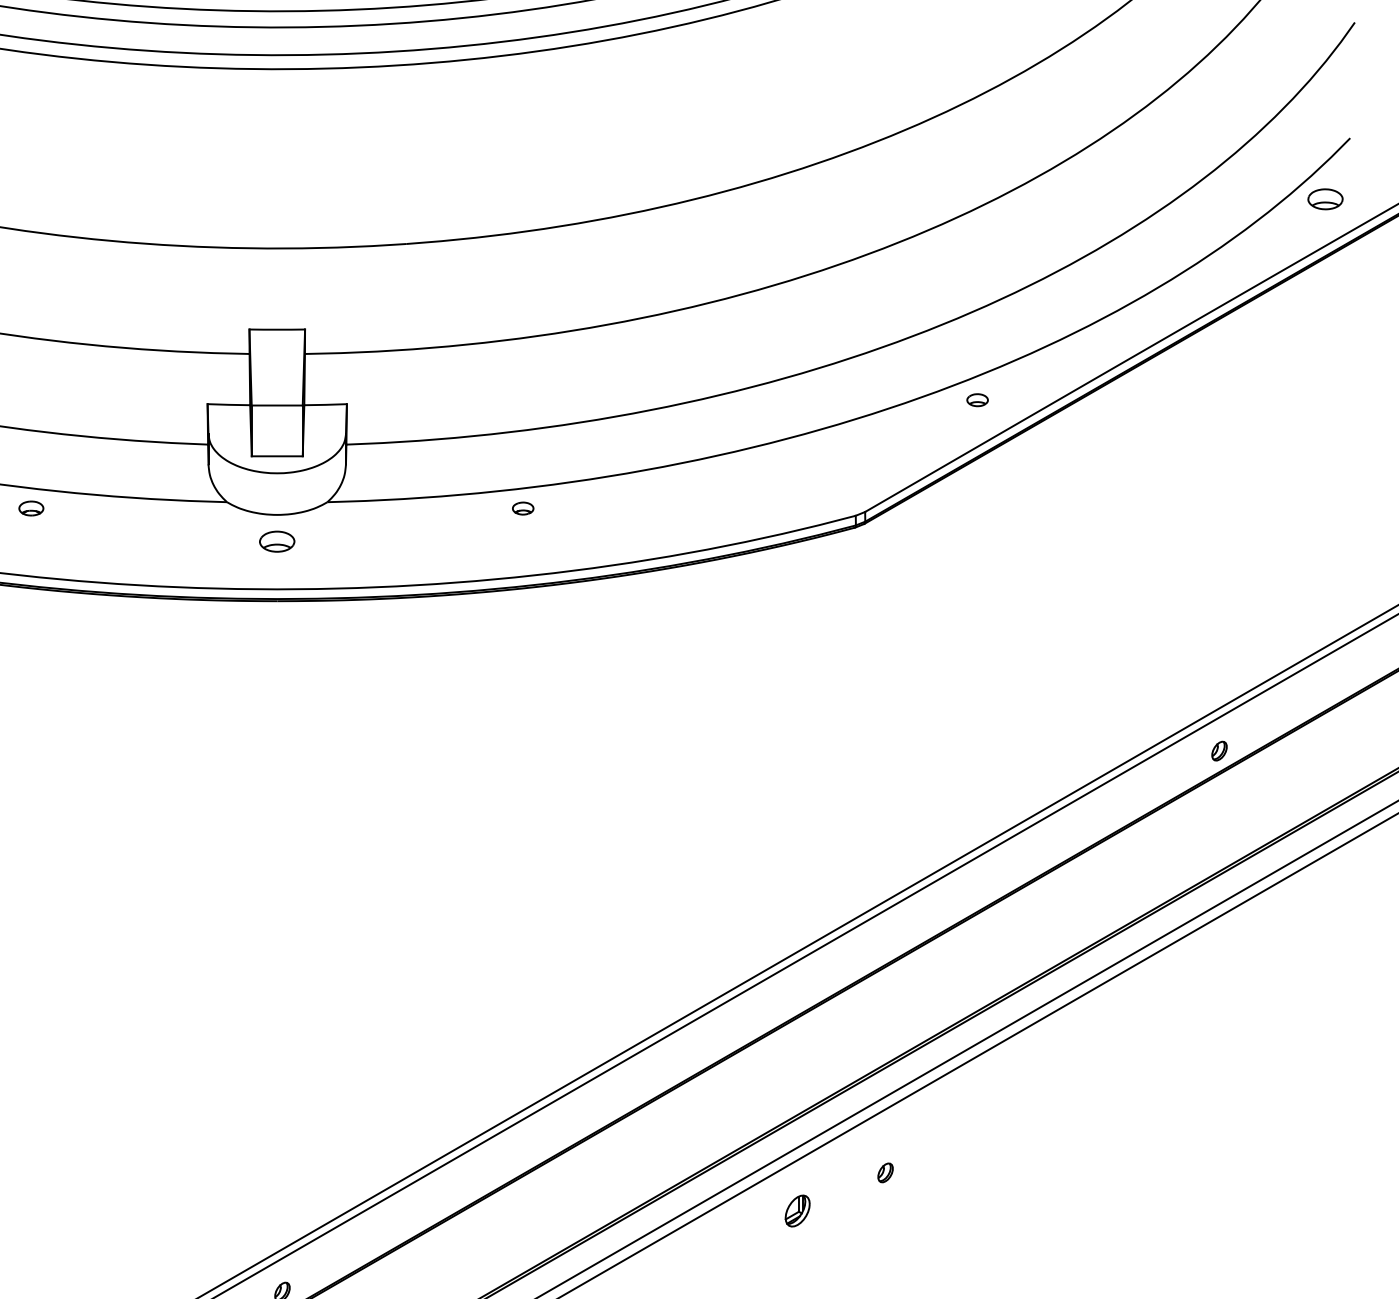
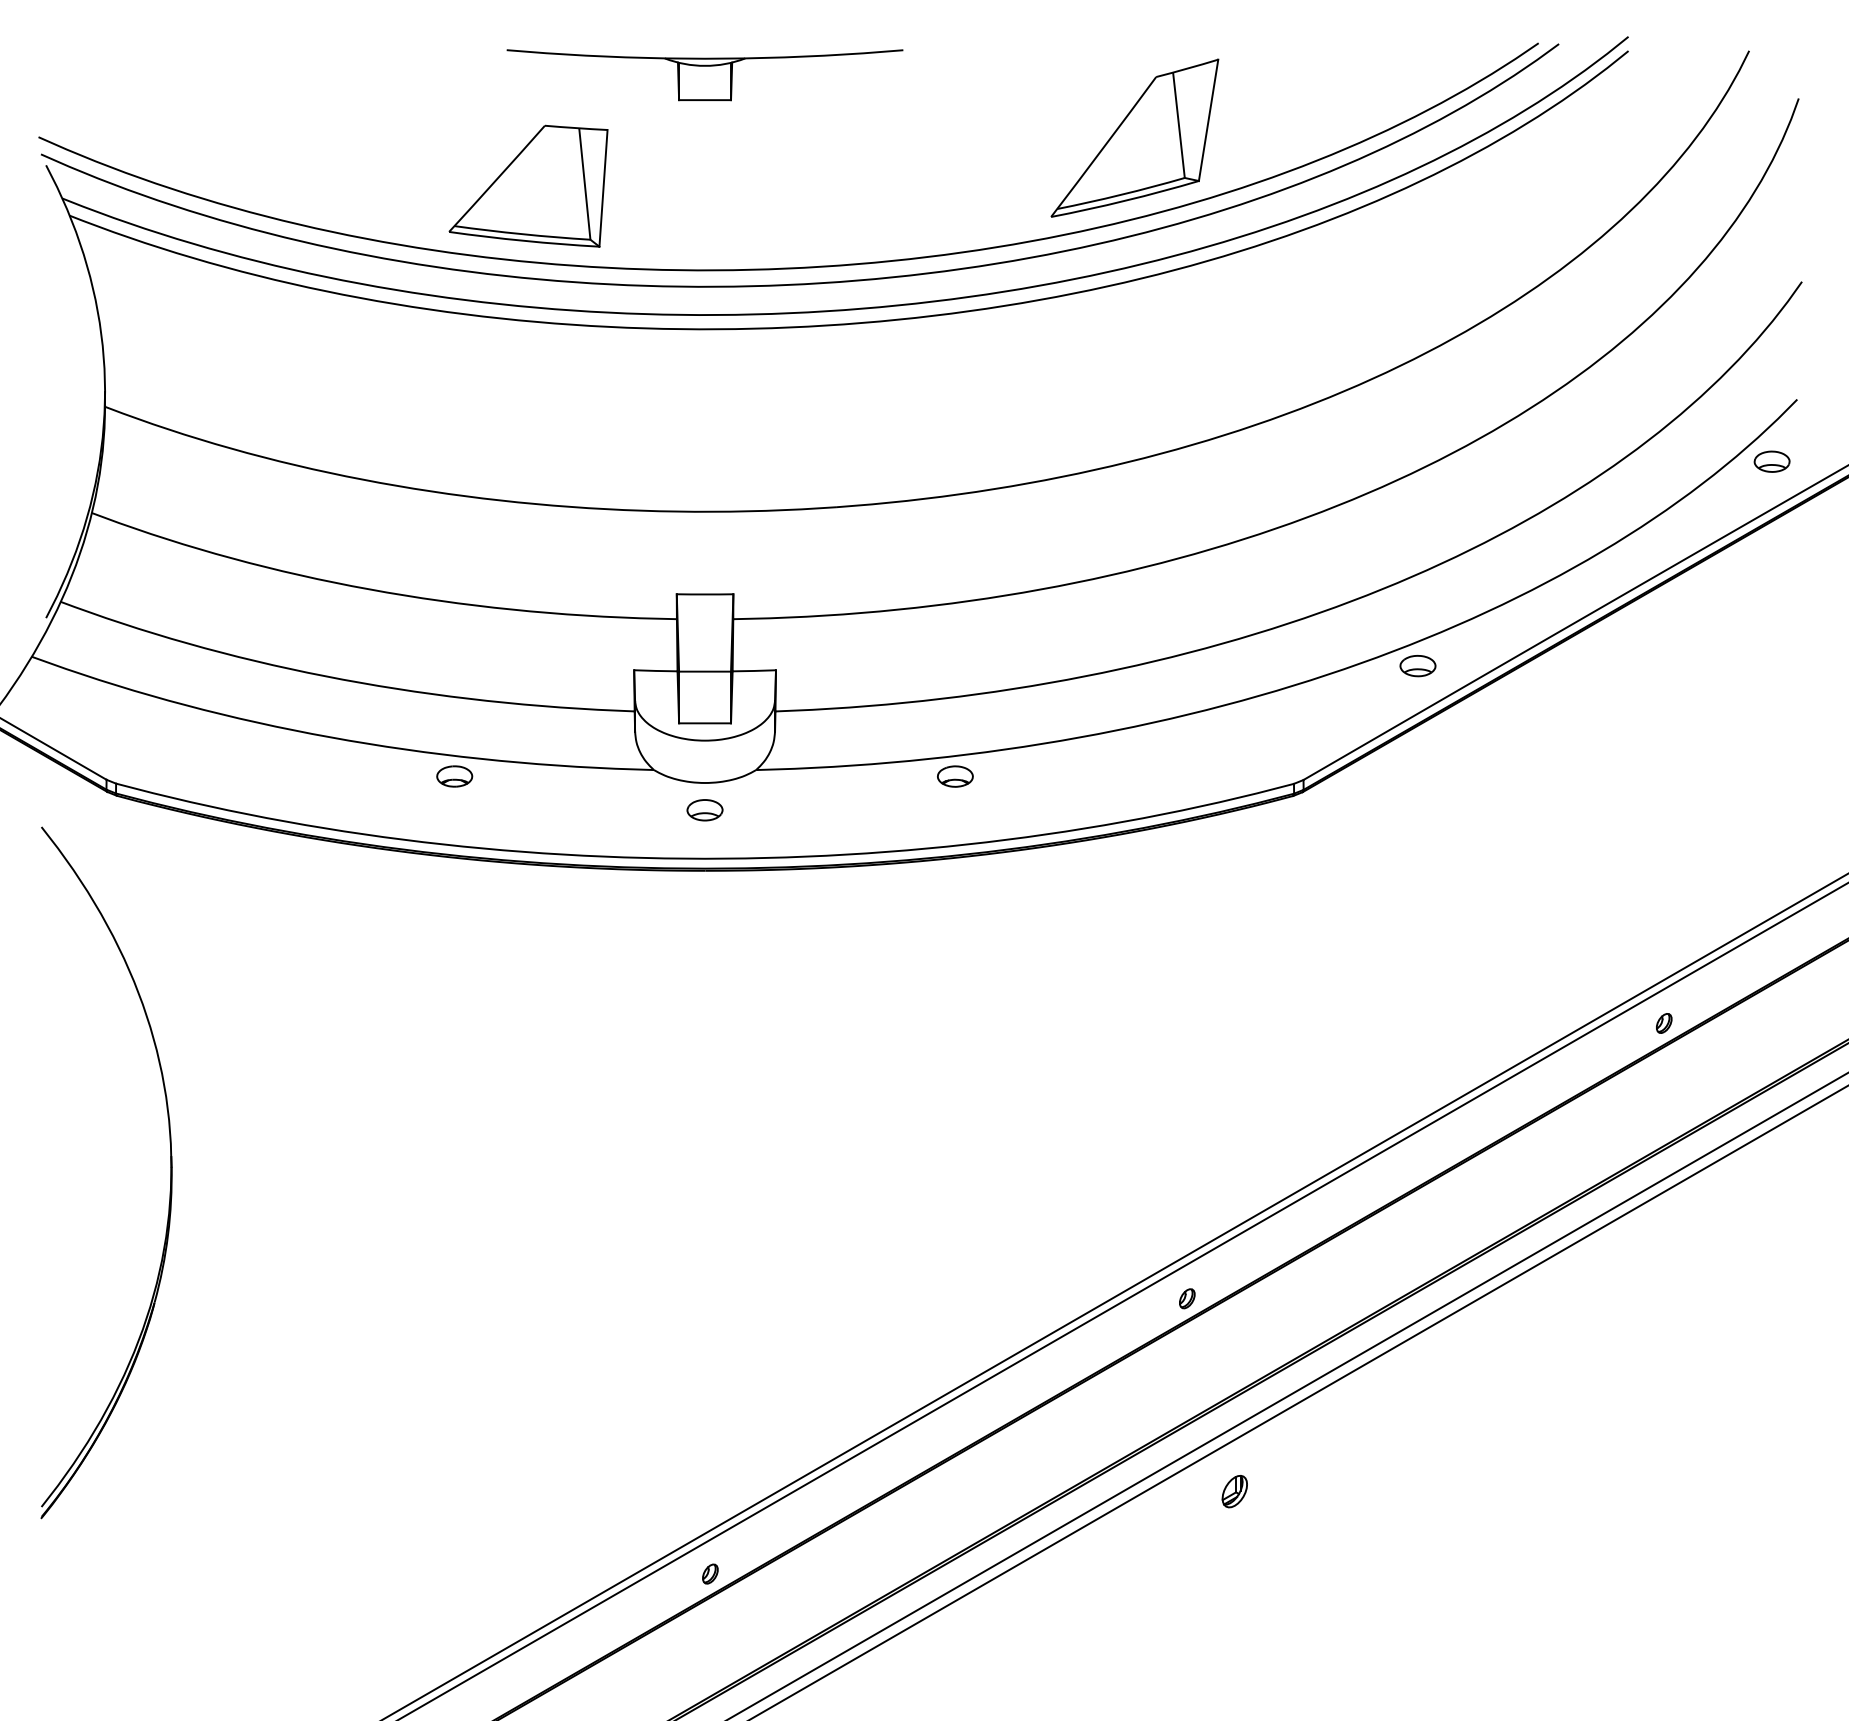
part: (977, 400) -> (1417, 666), size x1.67
part: (31, 508) -> (454, 776), size x1.43
part: (523, 508) -> (955, 776), size x1.67
part: (885, 1172) -> (1187, 1298), moved

